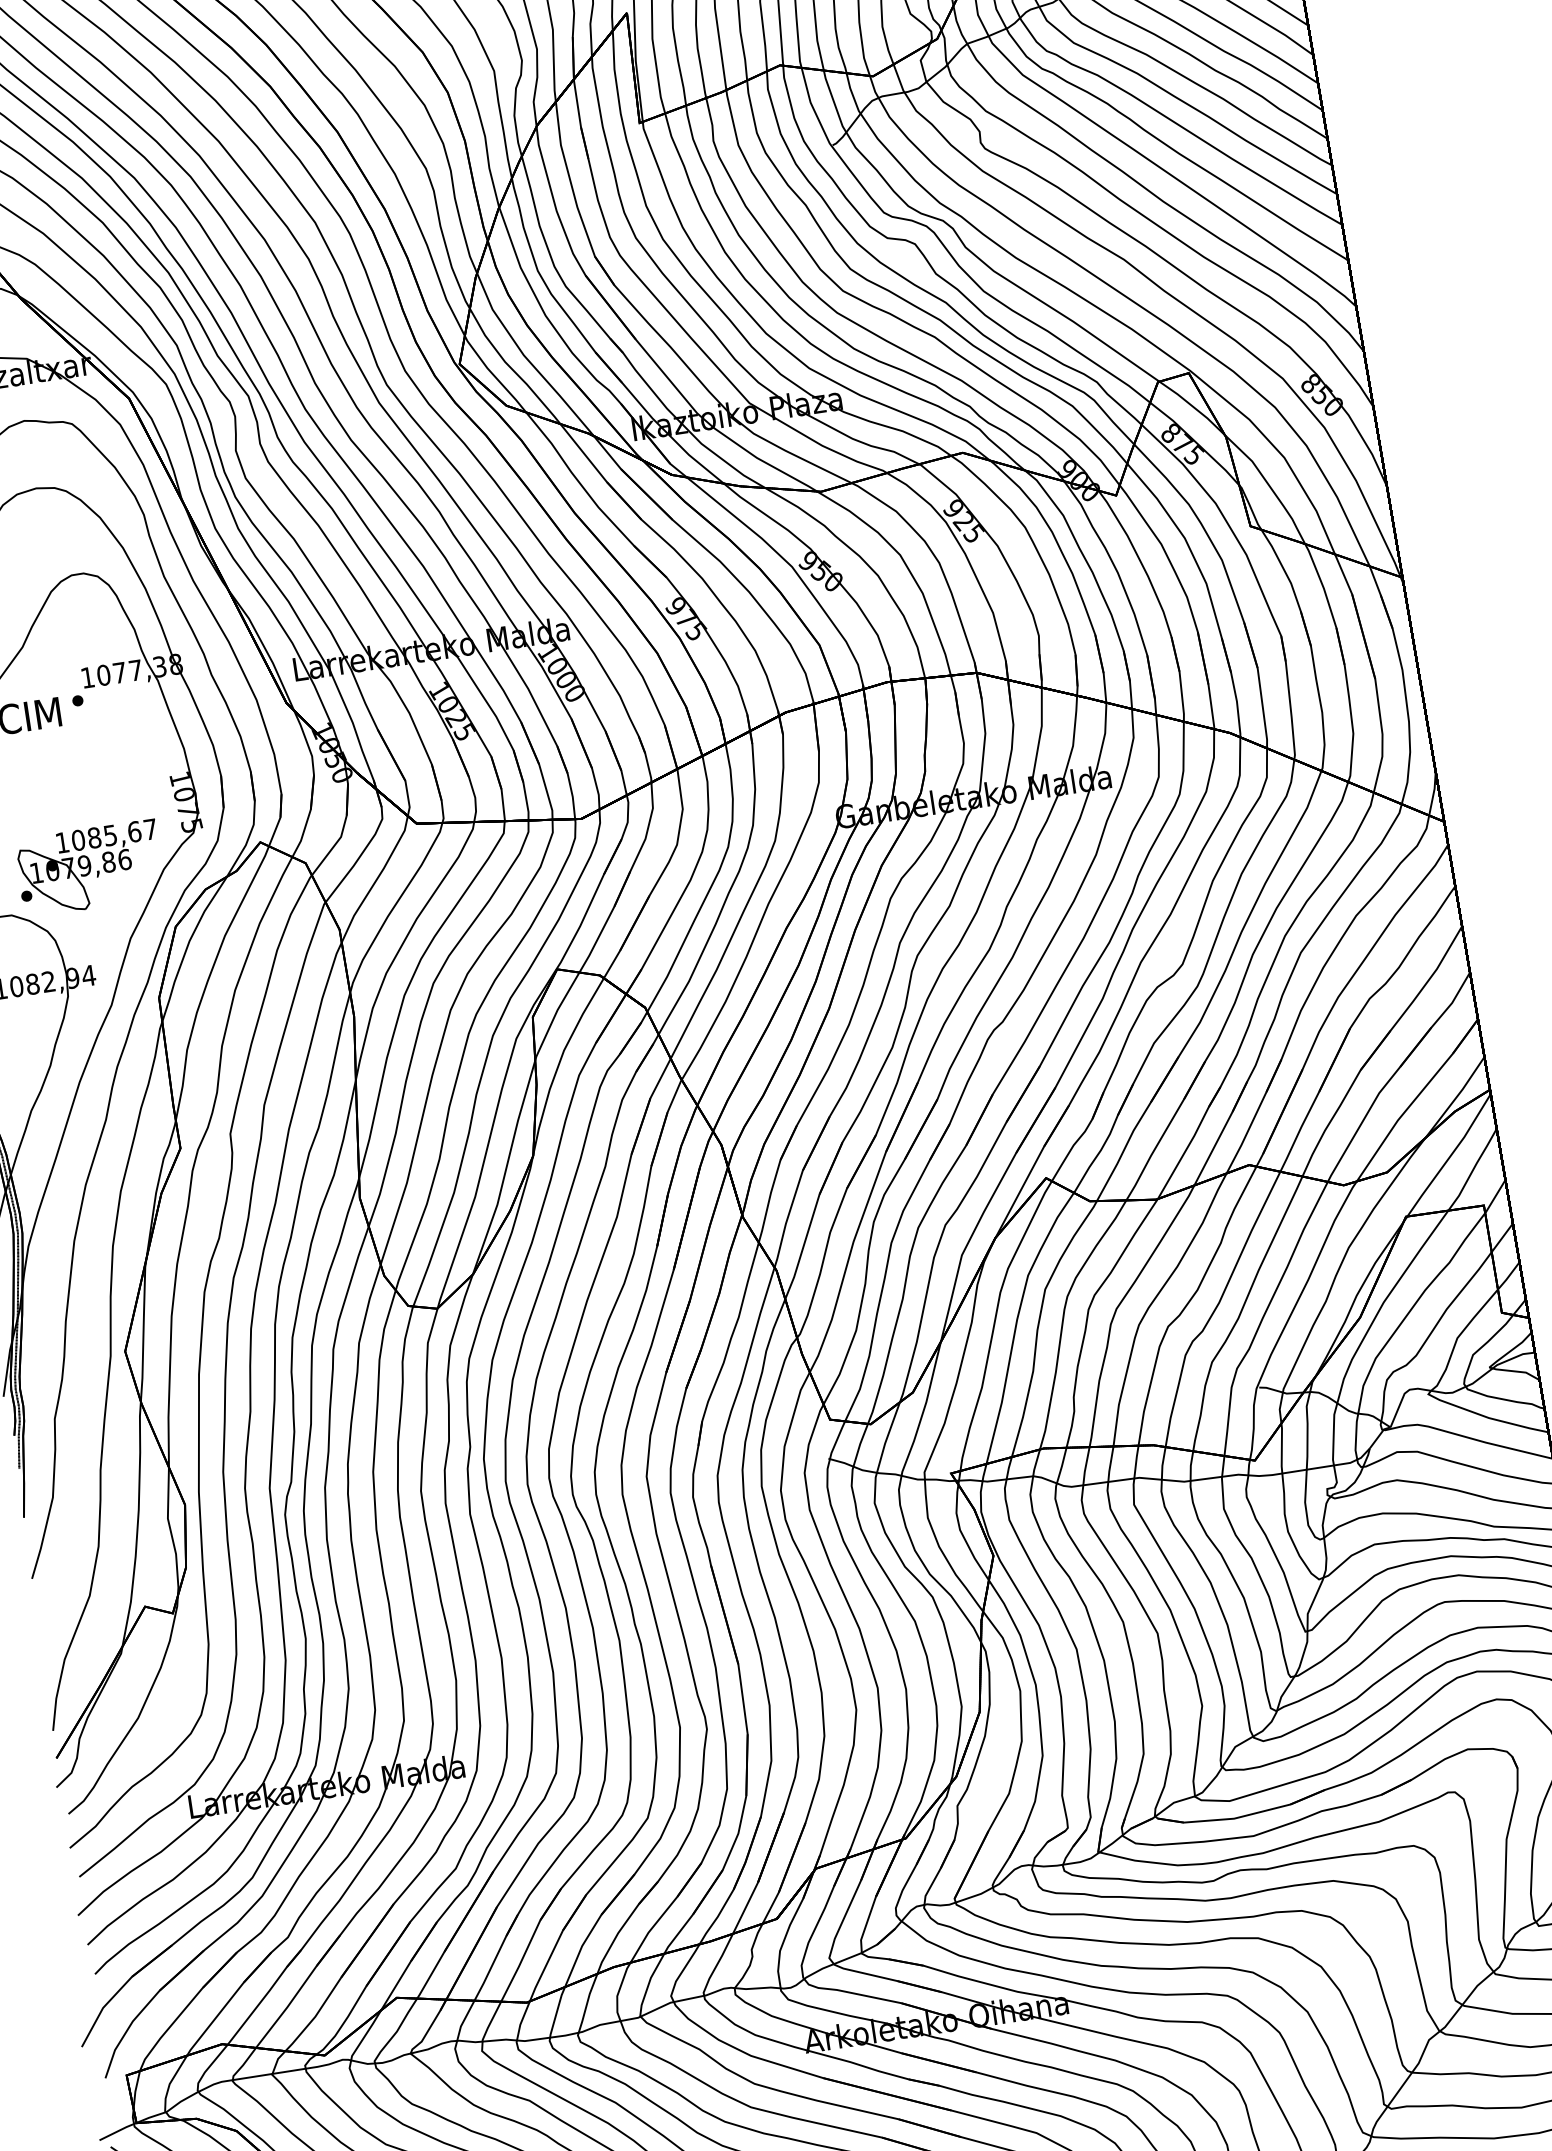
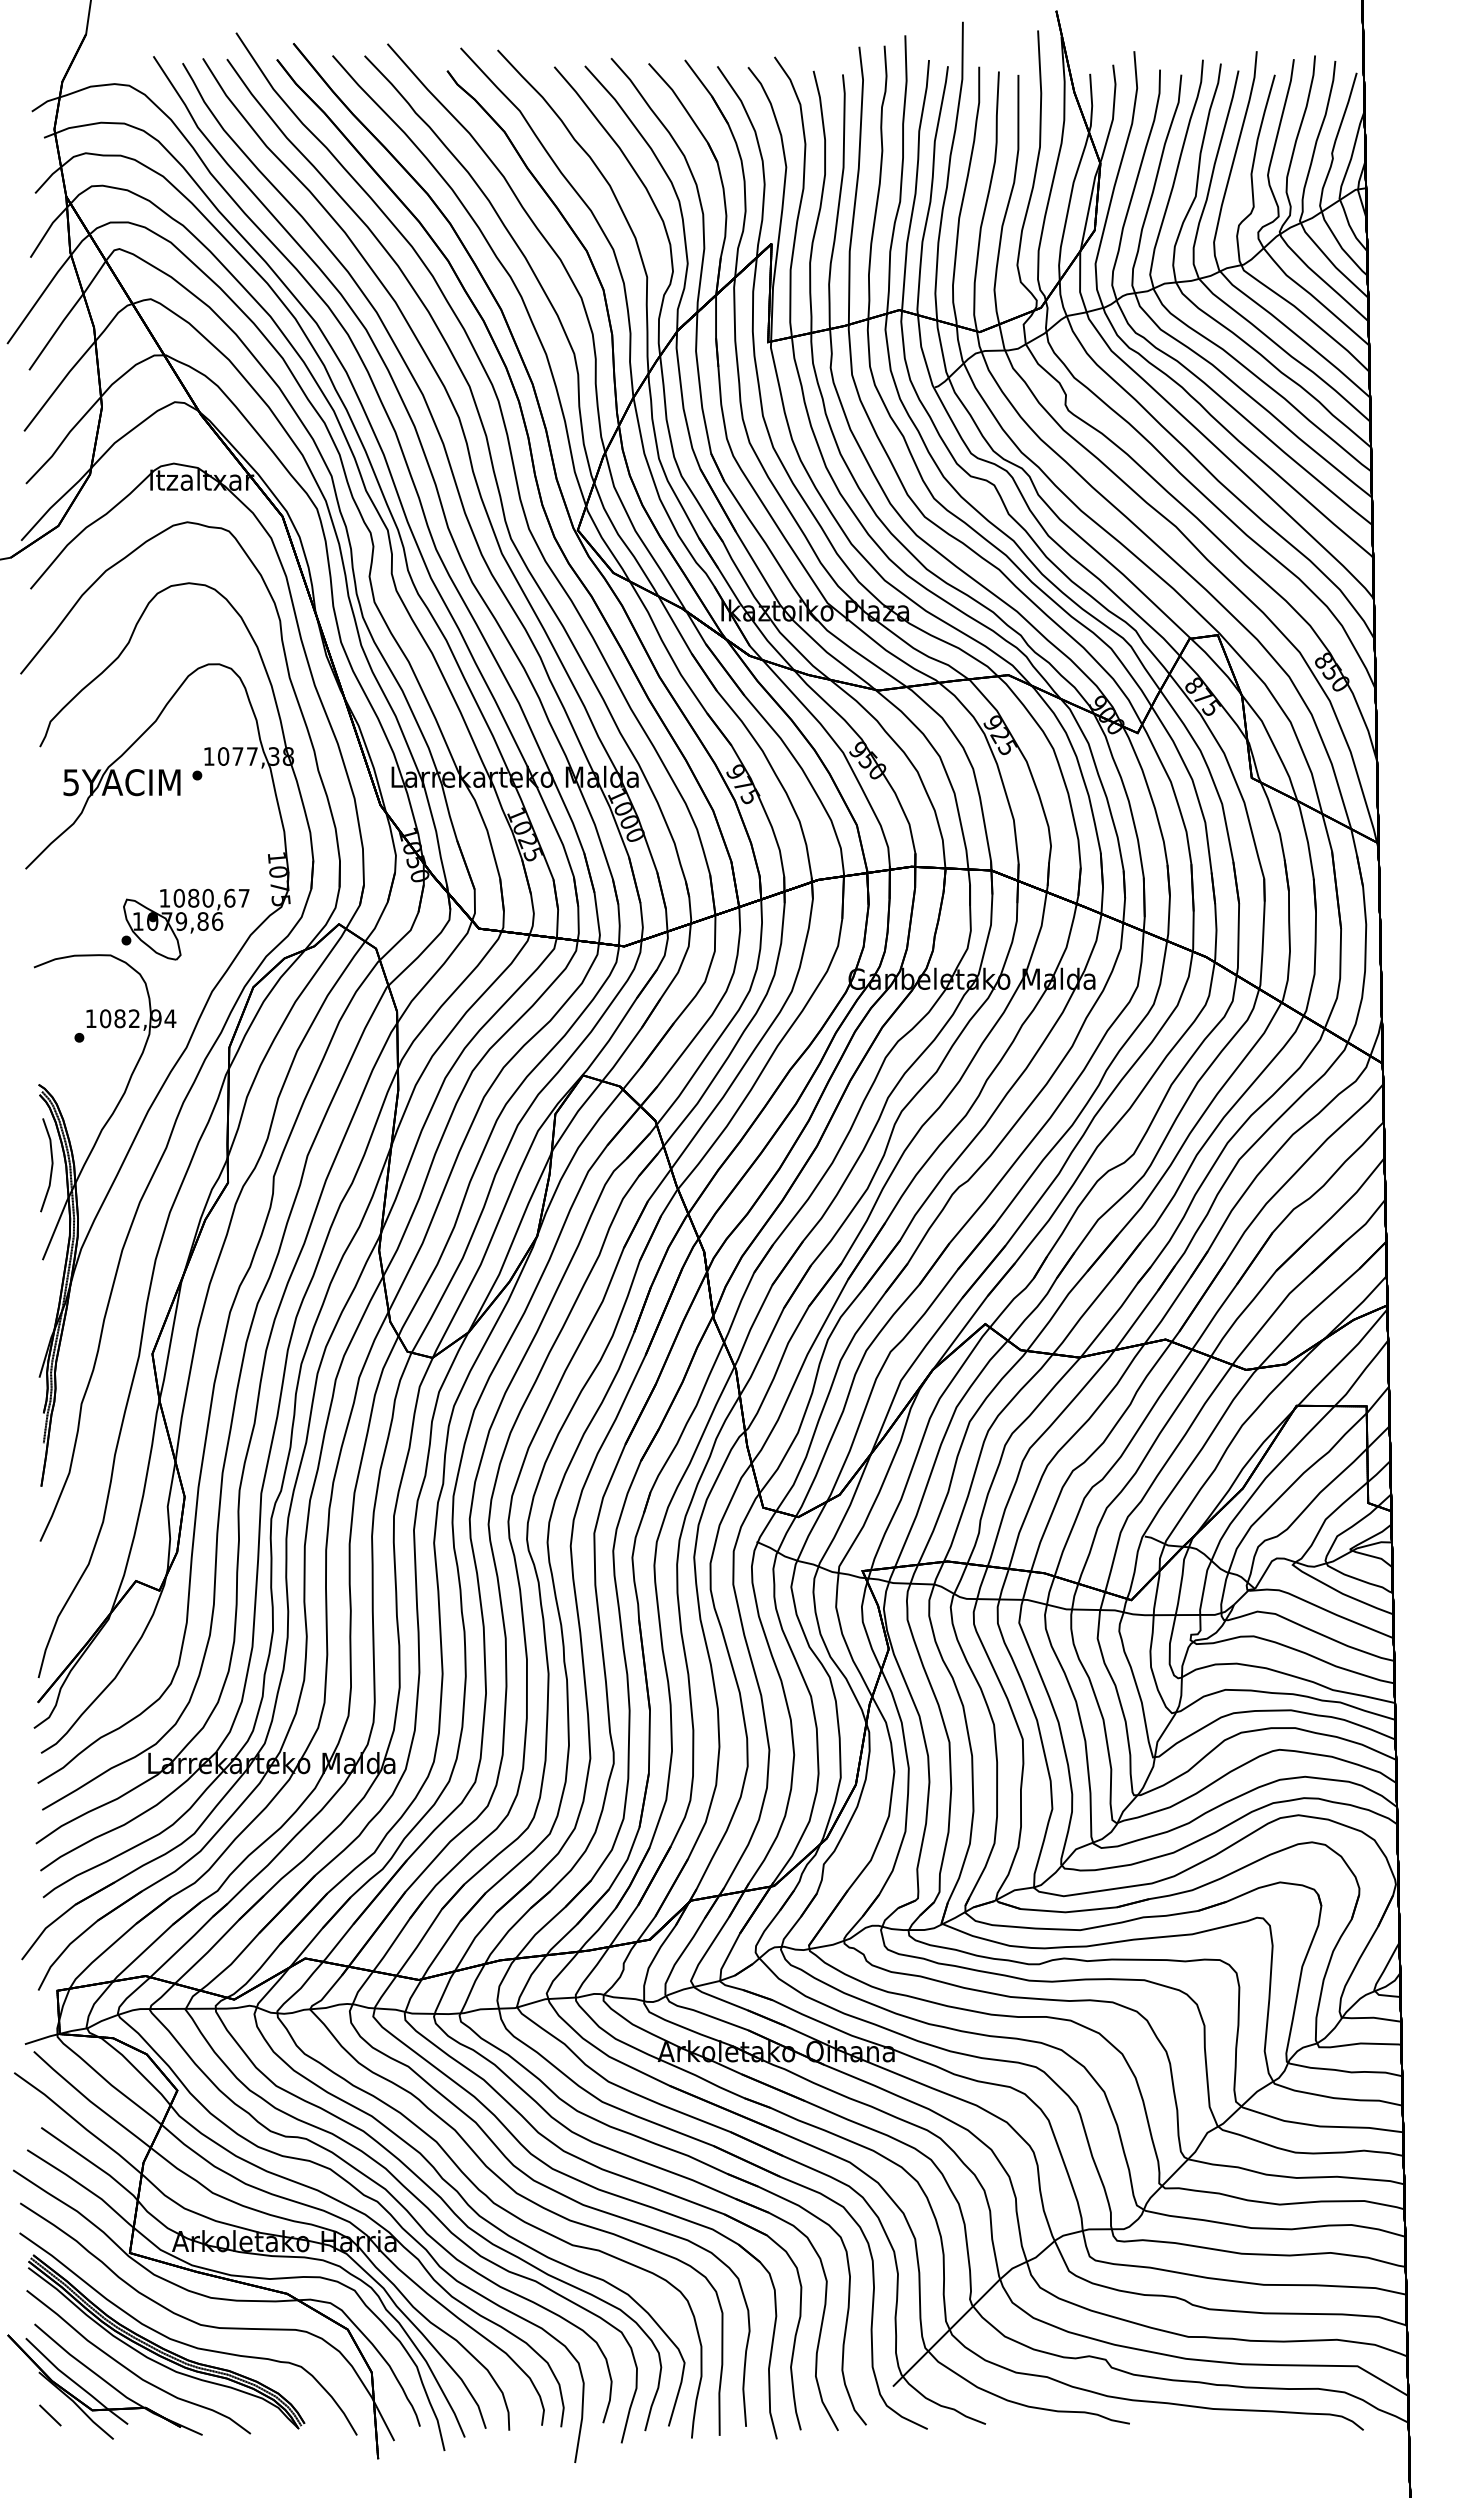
text: (109, 834) -> (207, 897), 1085,67 -> 1080,67

